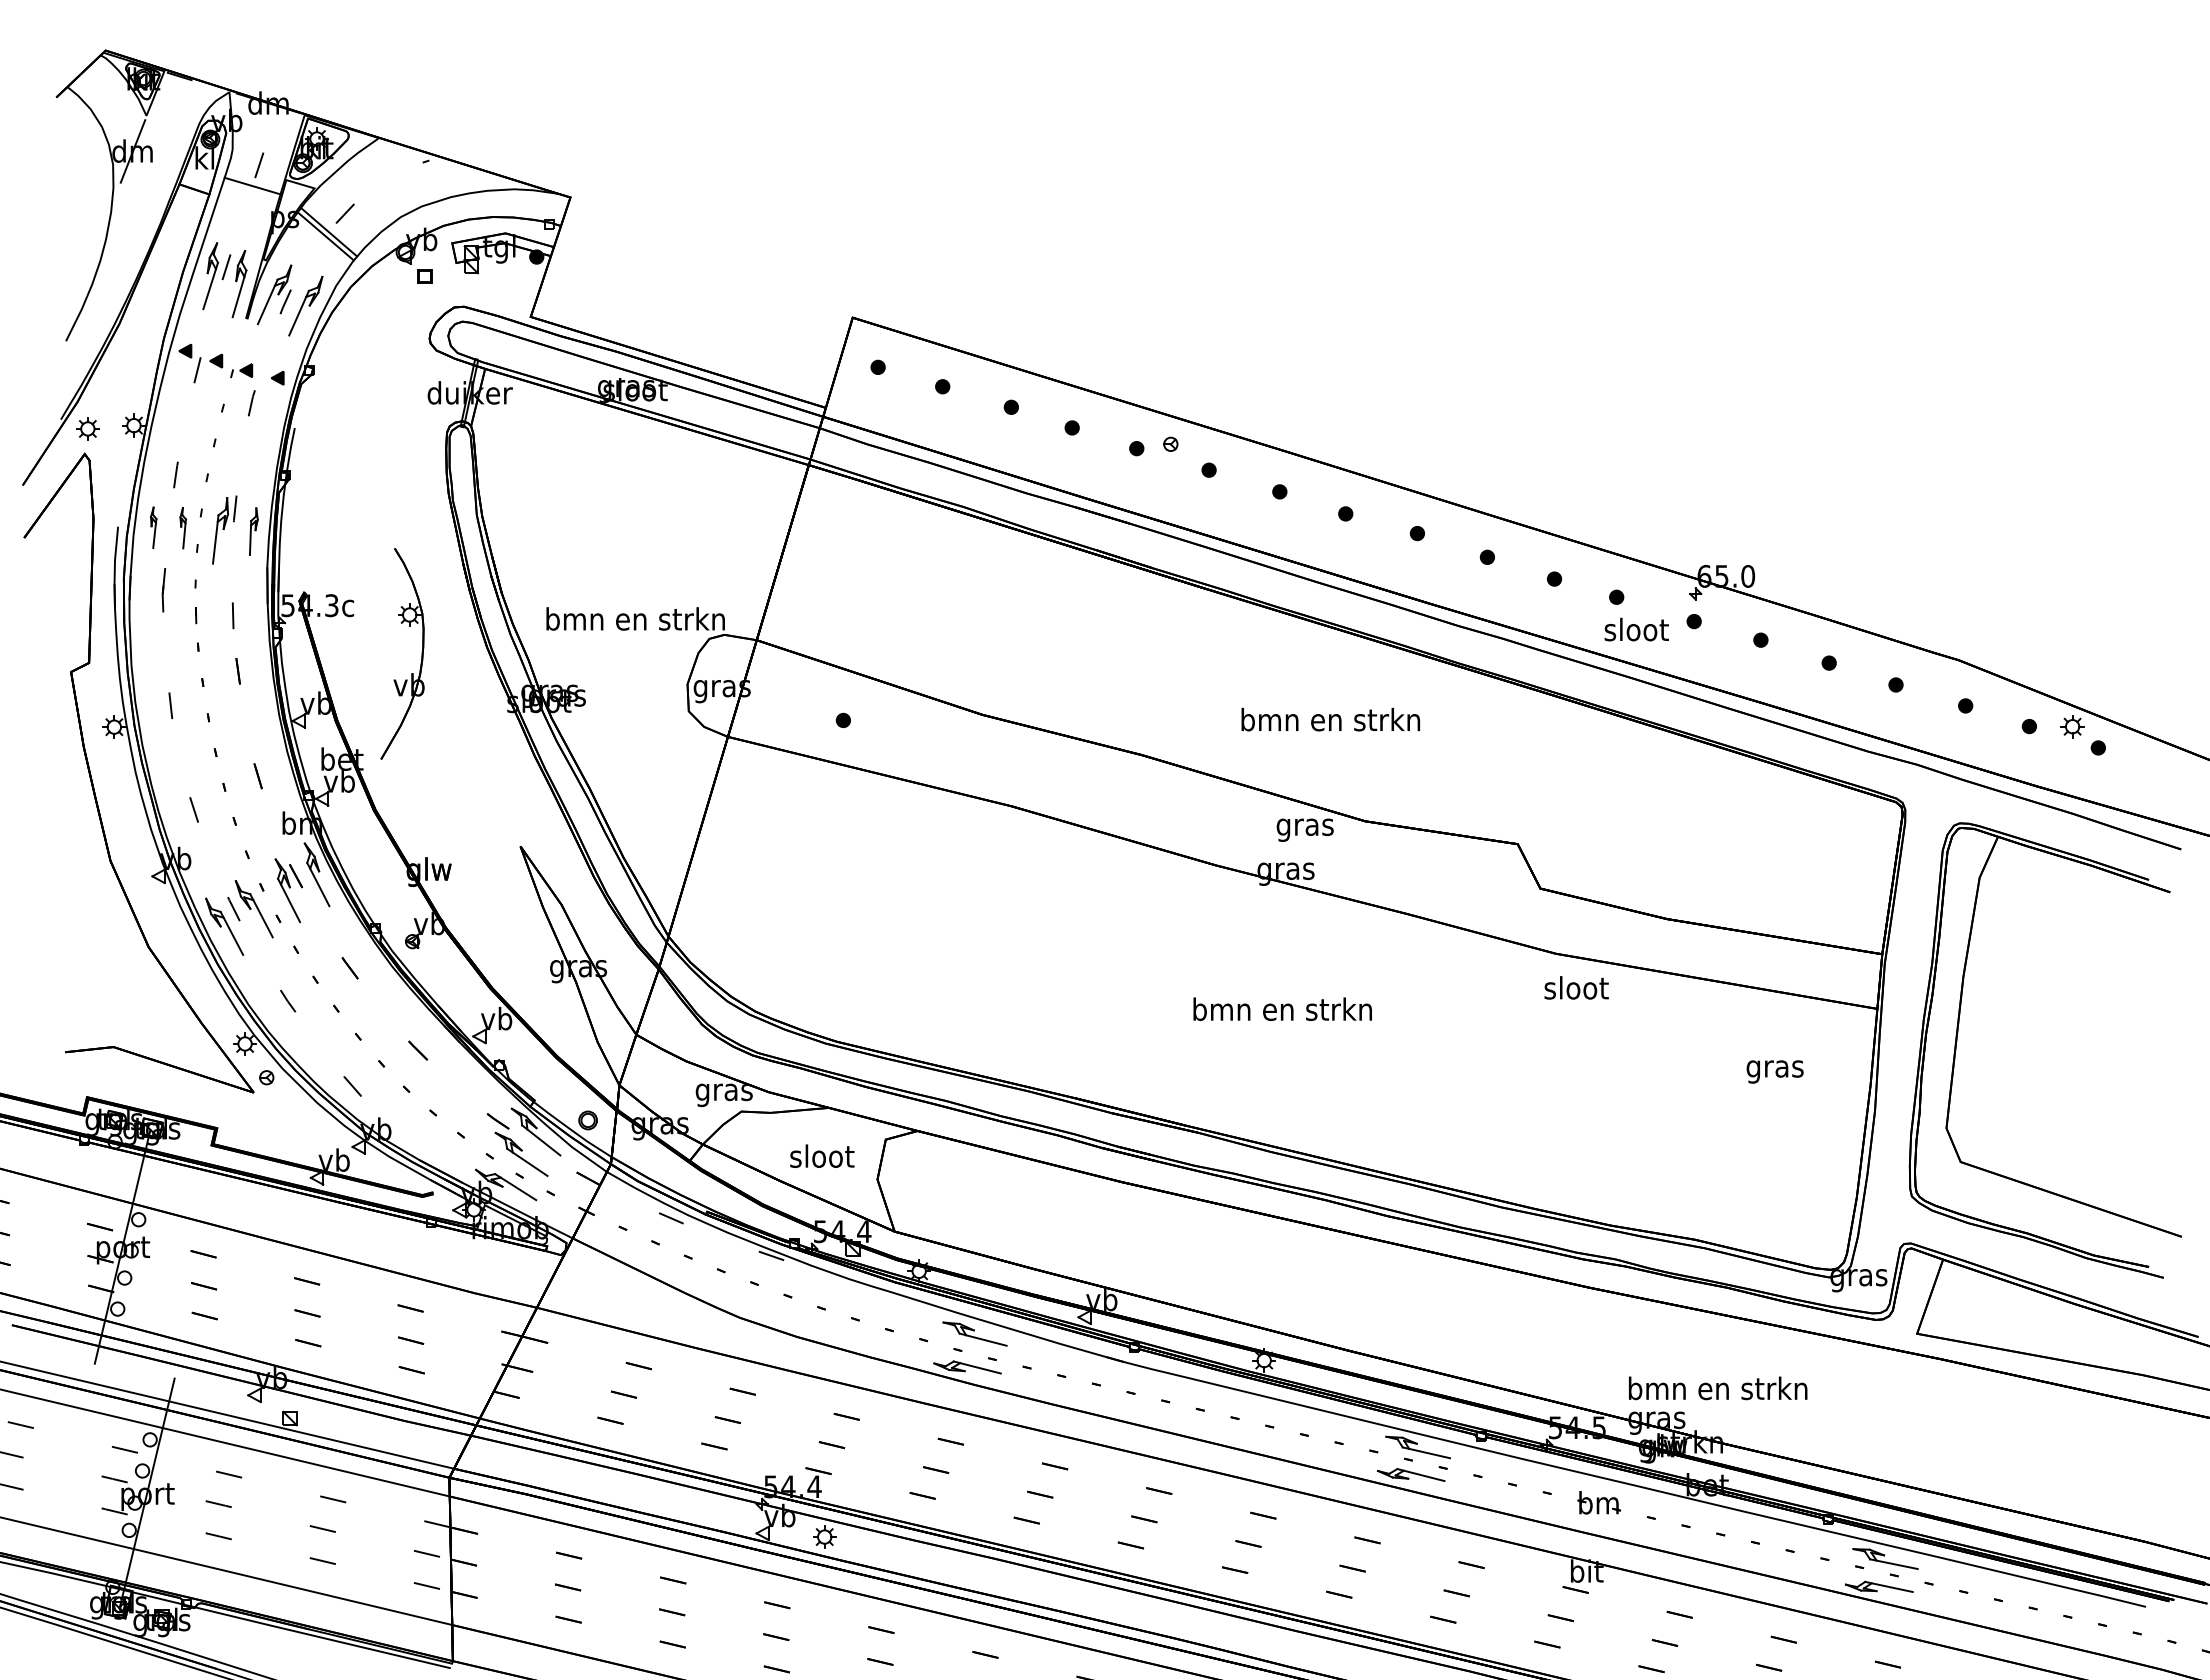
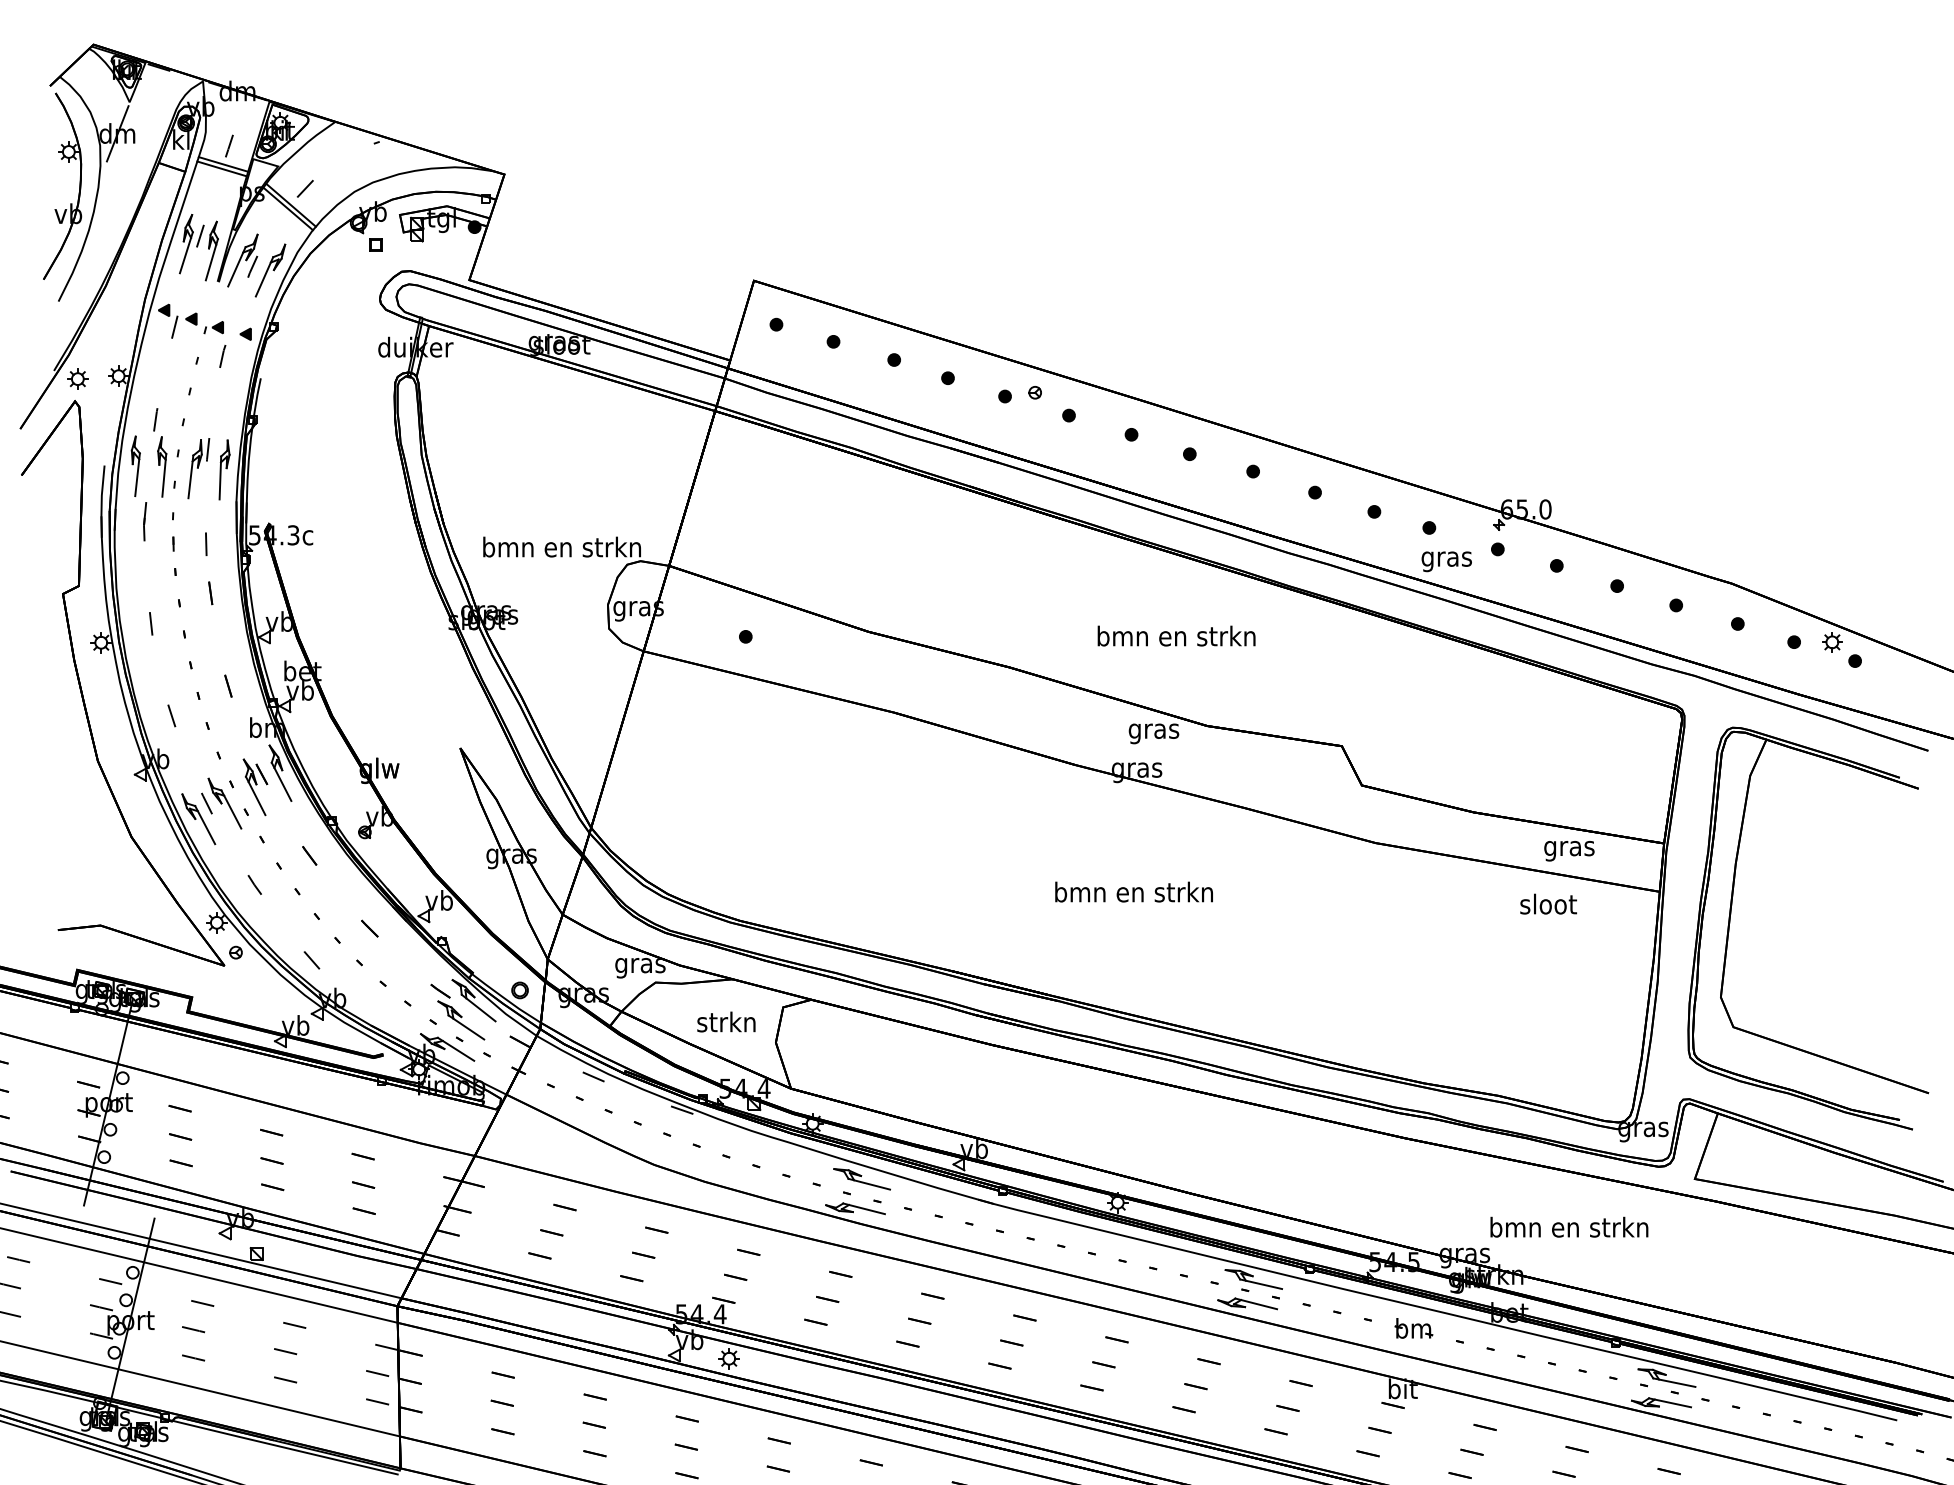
line: (251, 190) -> (222, 168), added
part: (153, 527) -> (135, 466), size x1.67
part: (182, 527) -> (161, 466), size x1.67
part: (253, 531) -> (224, 469), size x1.43
text: (1636, 632) -> (1446, 559), sloot -> gras
part: (421, 653) -> (79, 186), moved
text: (1576, 987) -> (1548, 903), moved
text: (1774, 1071) -> (1568, 850), moved
text: (821, 1155) -> (726, 1021), sloot -> strkn
text: (1718, 1388) -> (1569, 1227), moved

